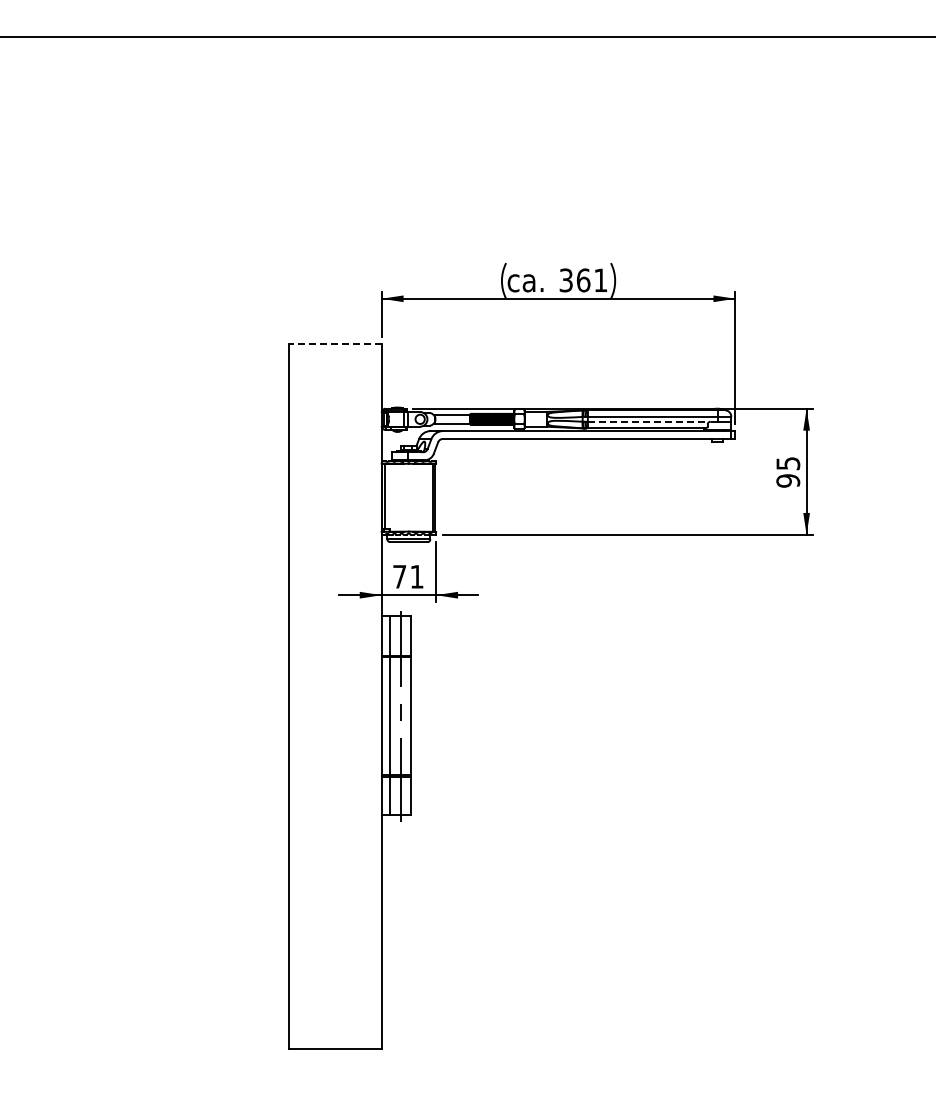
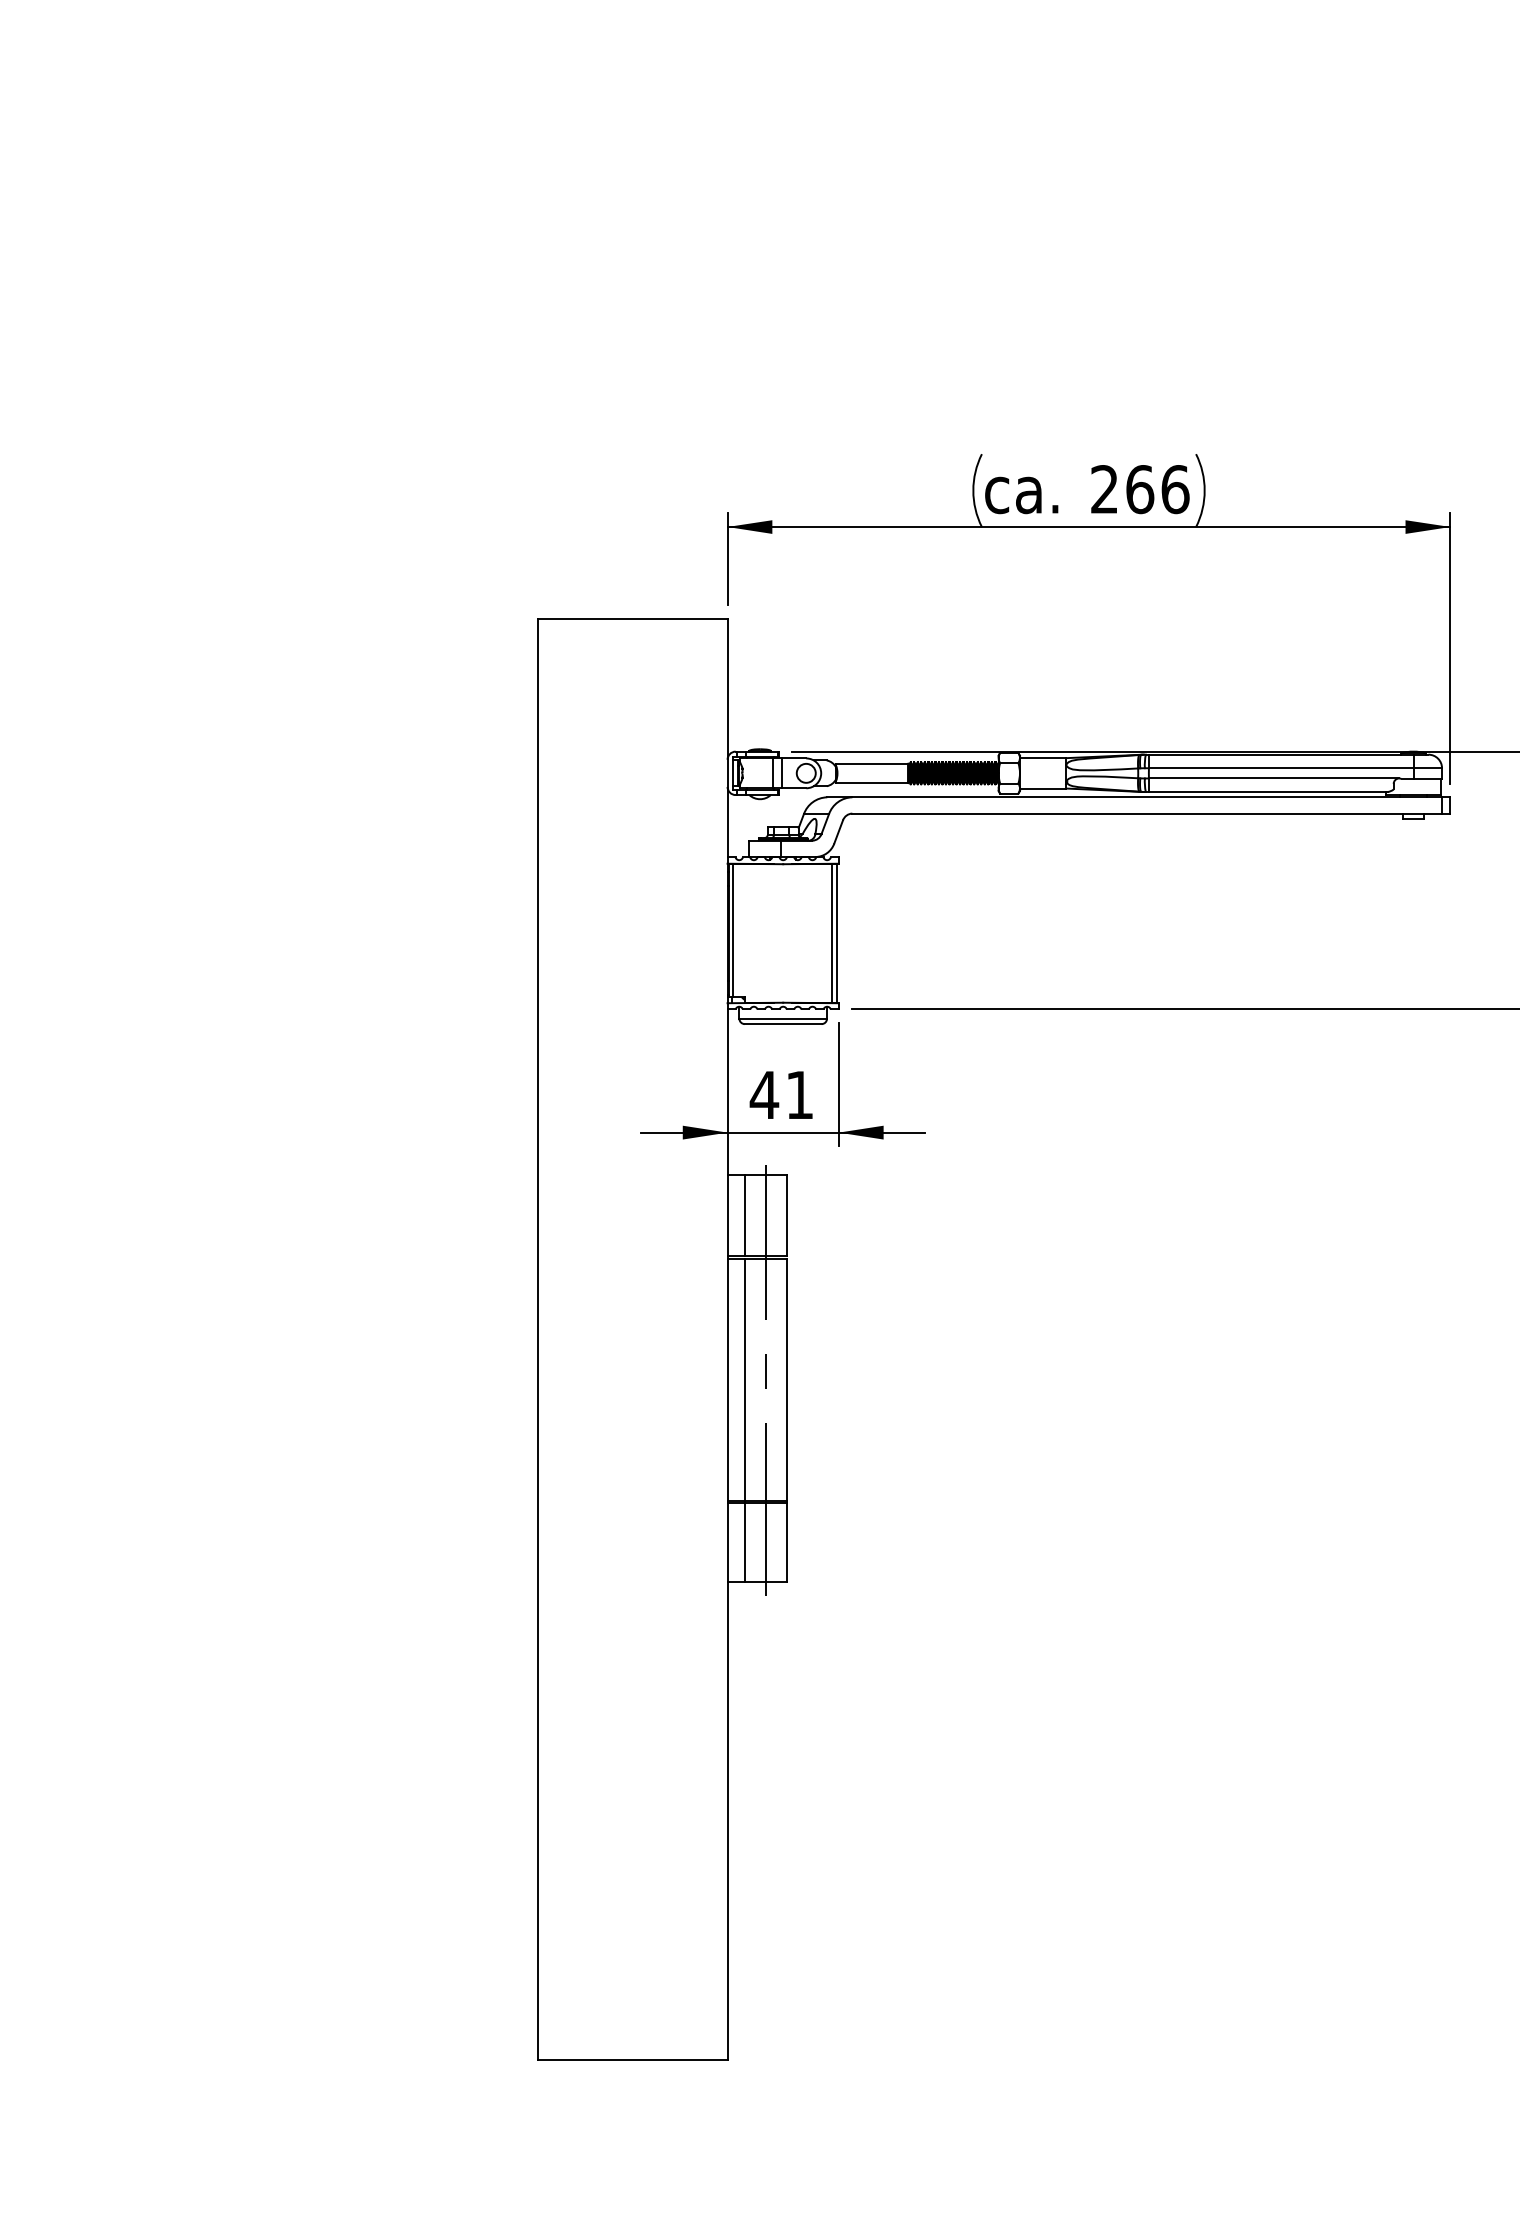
text: (583, 280) -> (1139, 489), 361 -> 266
line: (334, 343) -> (631, 618), dashed -> solid
line: (649, 421) -> (1274, 777), dashed -> solid
text: (399, 576) -> (764, 1094), 71 -> 41

